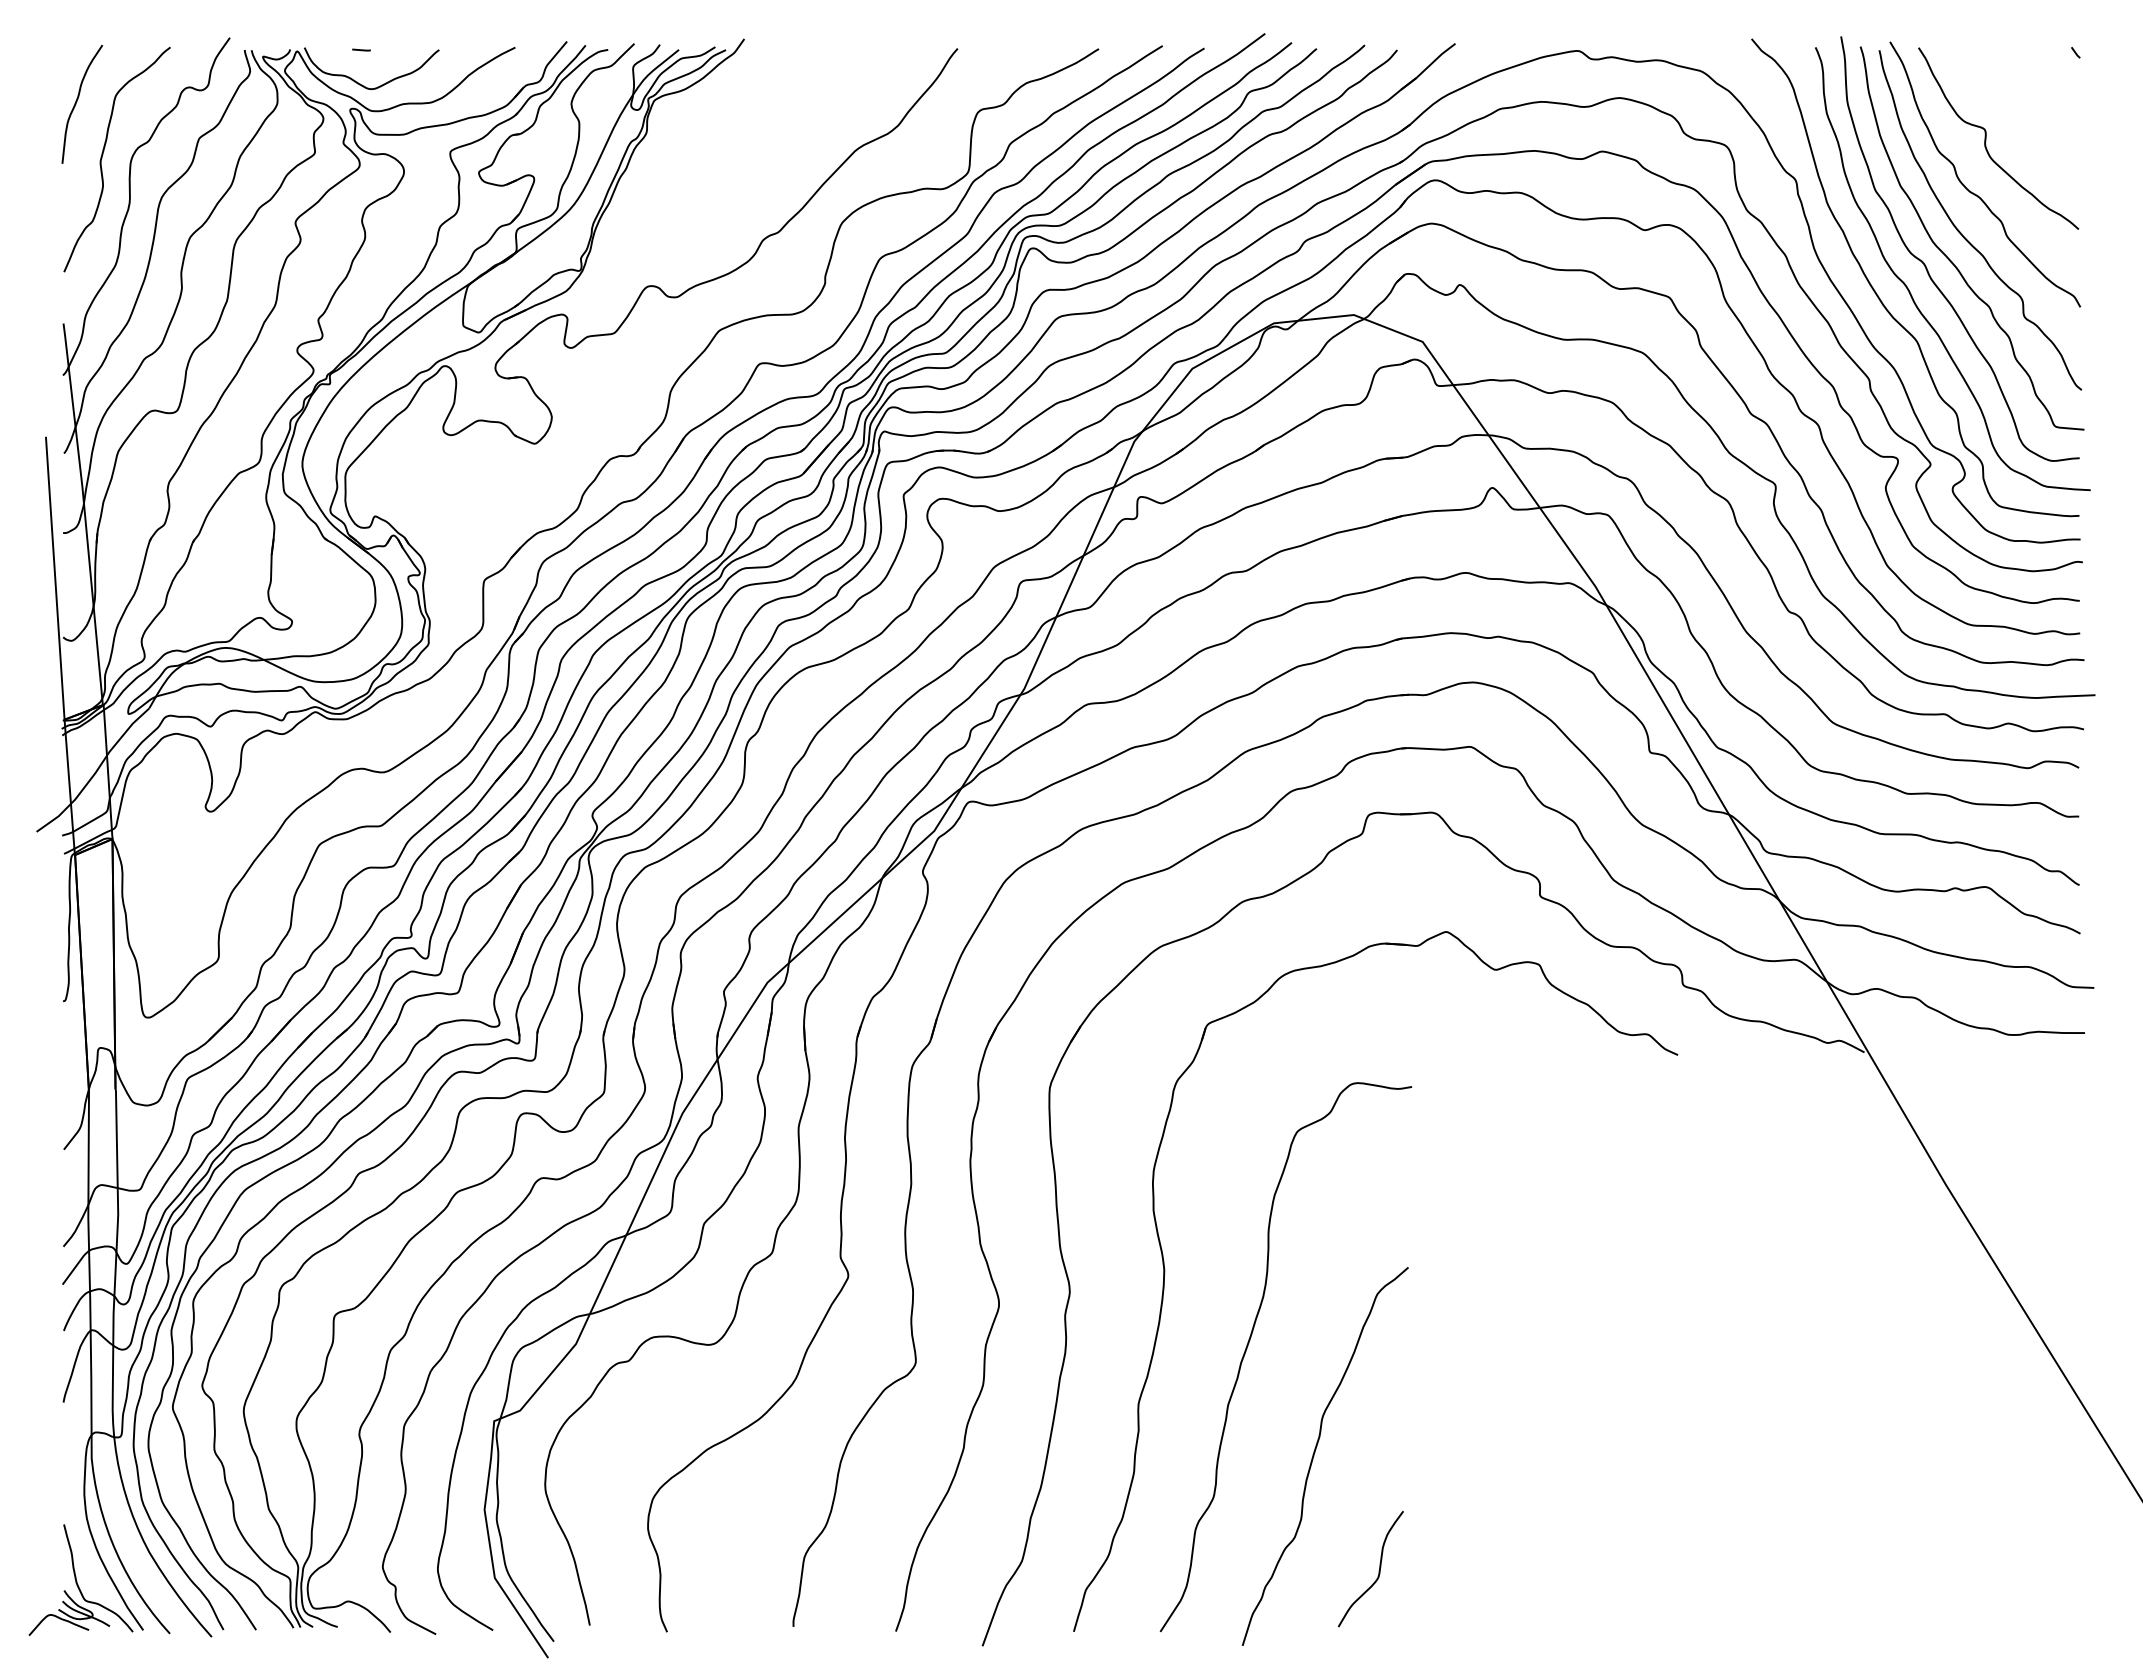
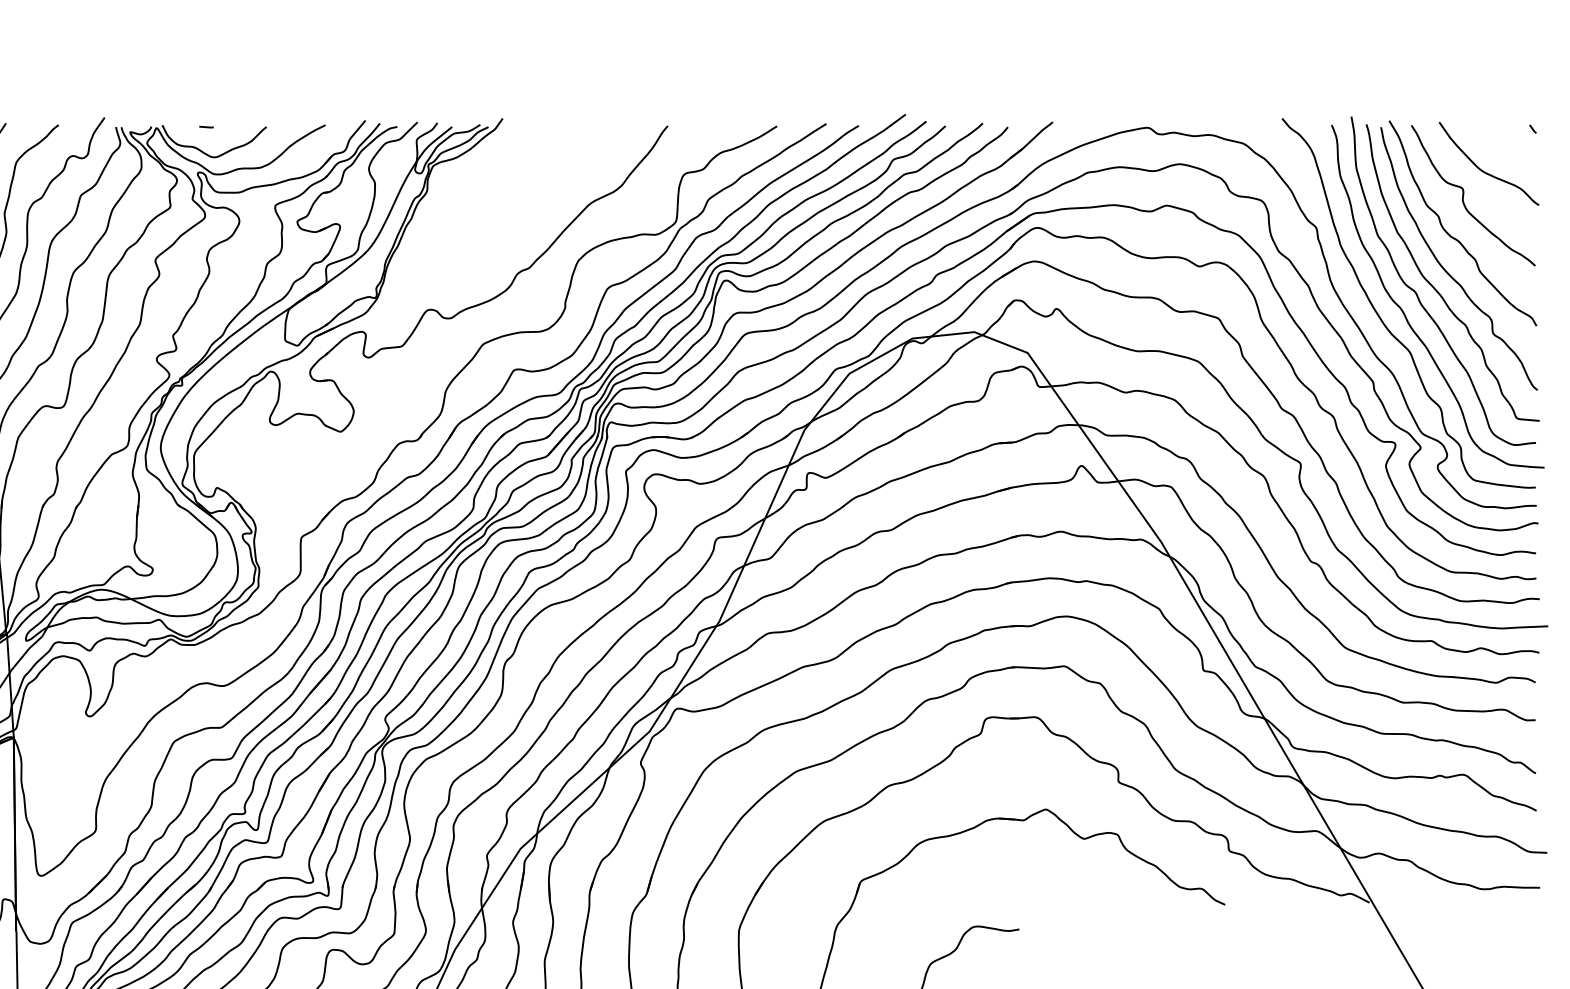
curve: (2013, 107) -> (1484, 171), added

